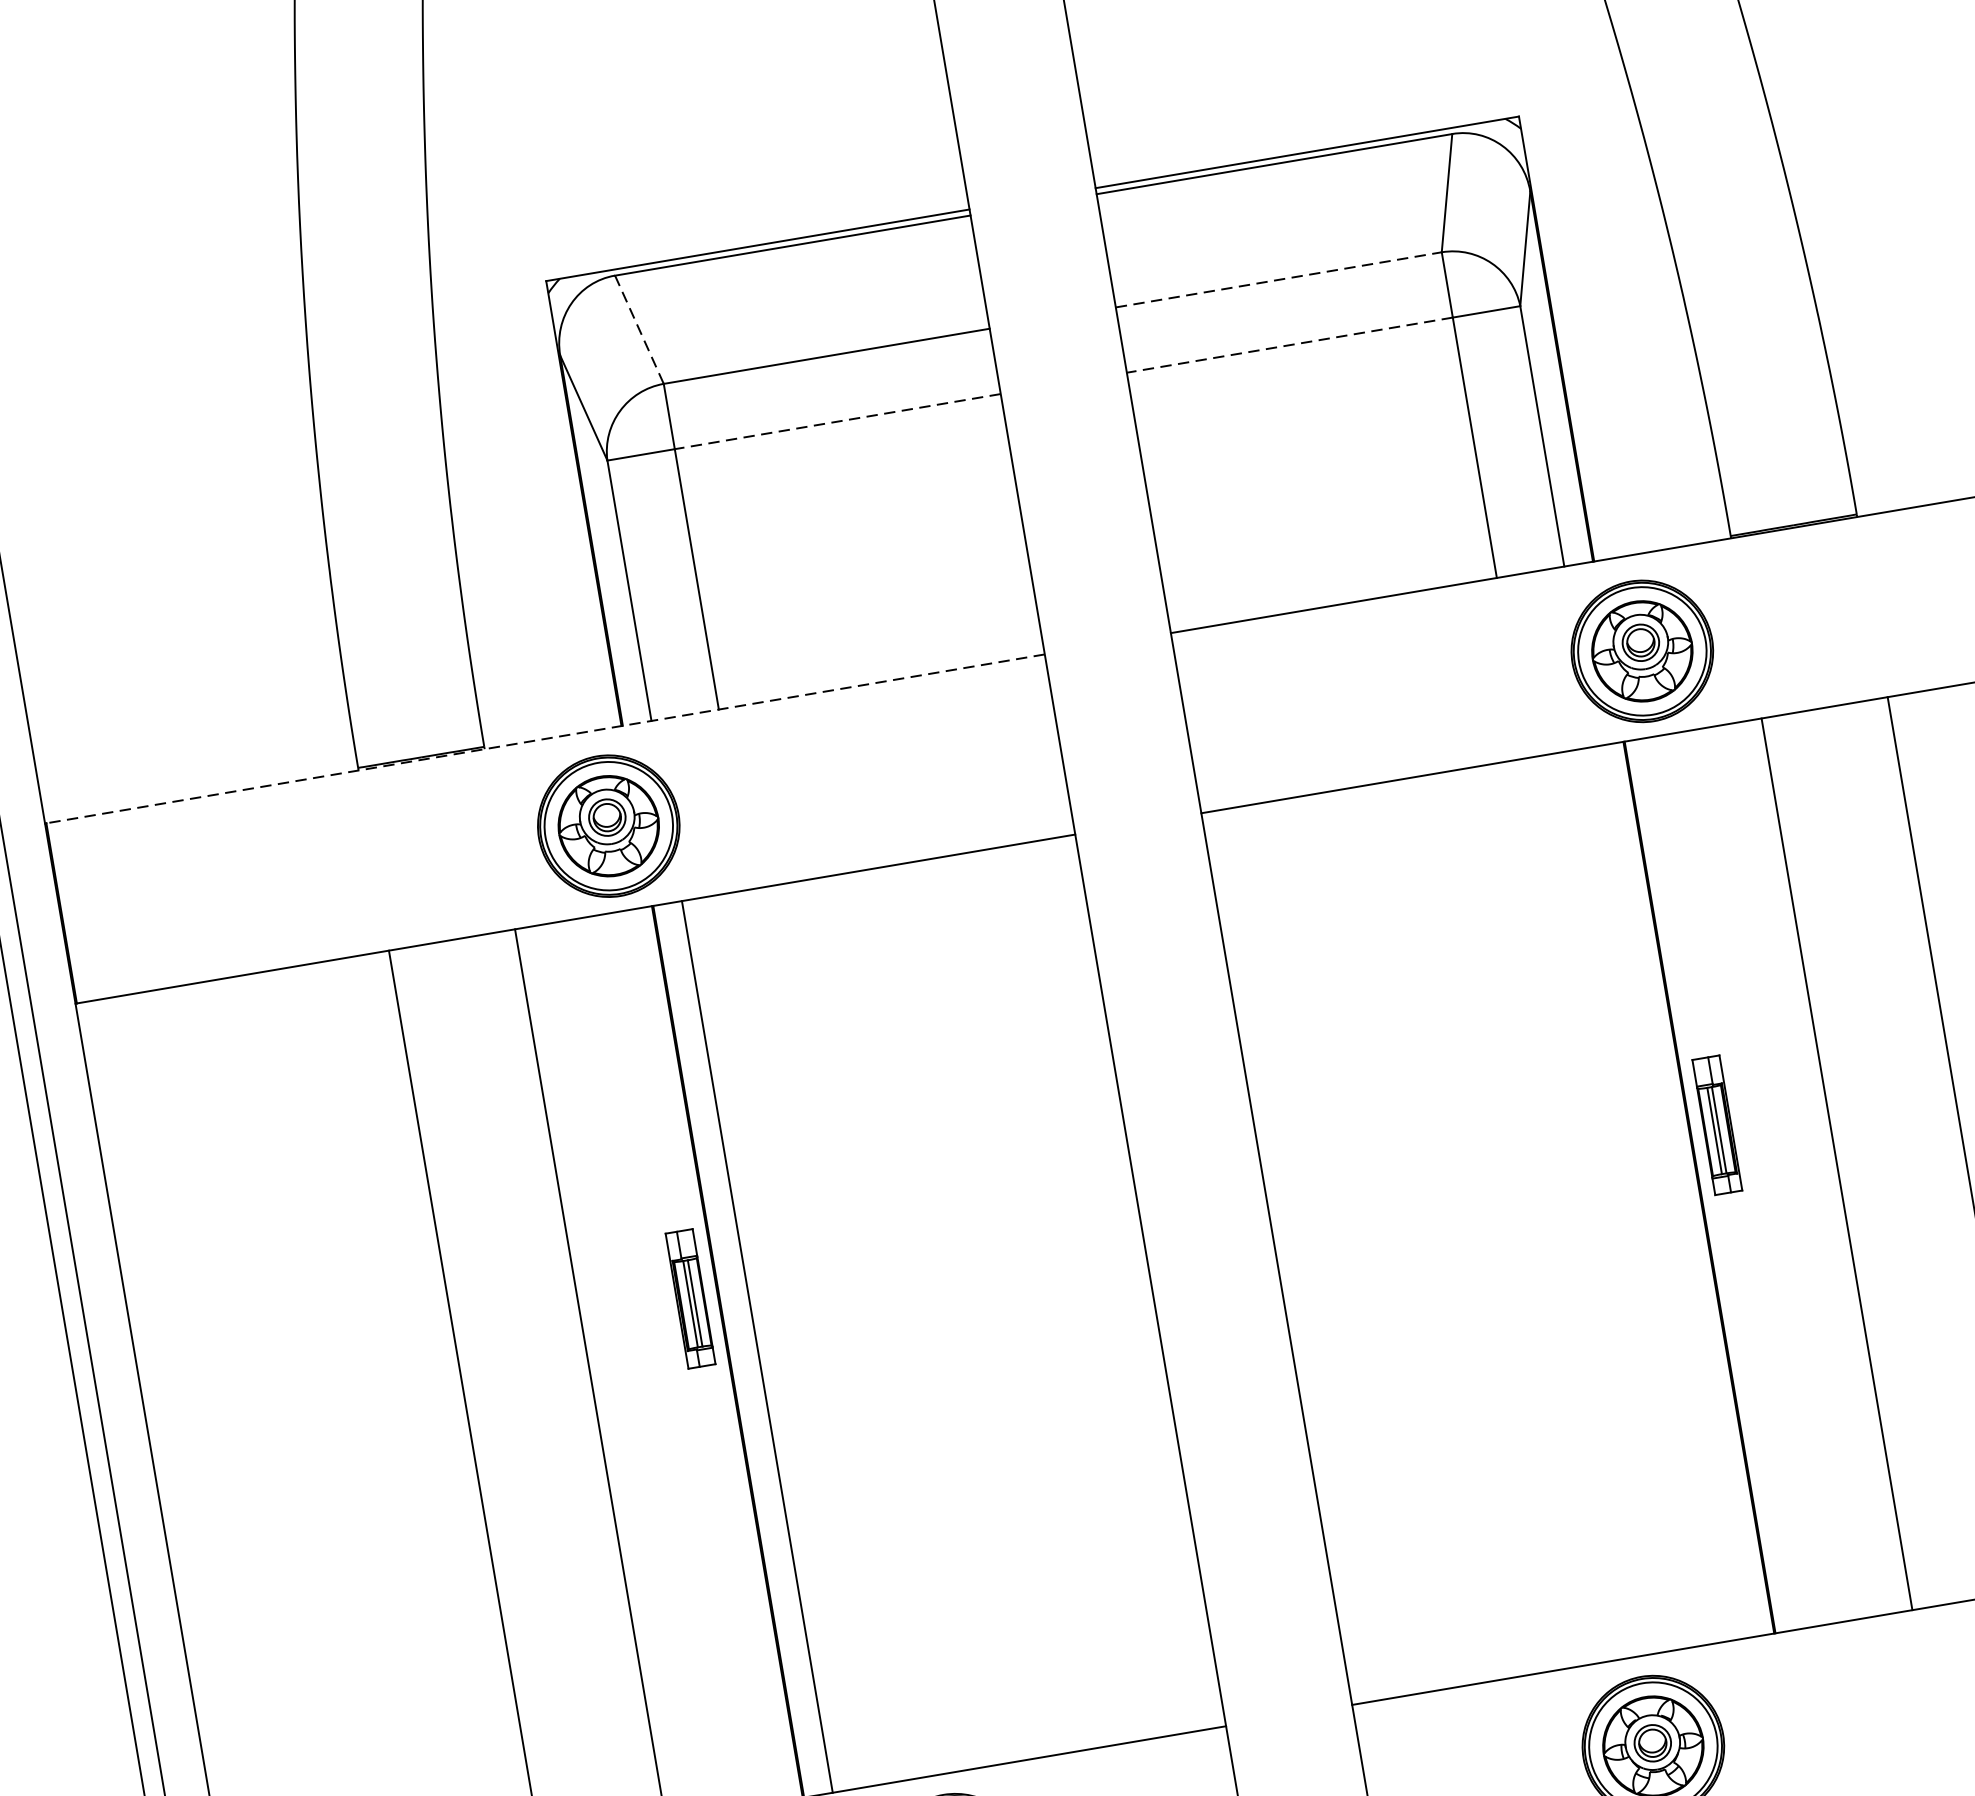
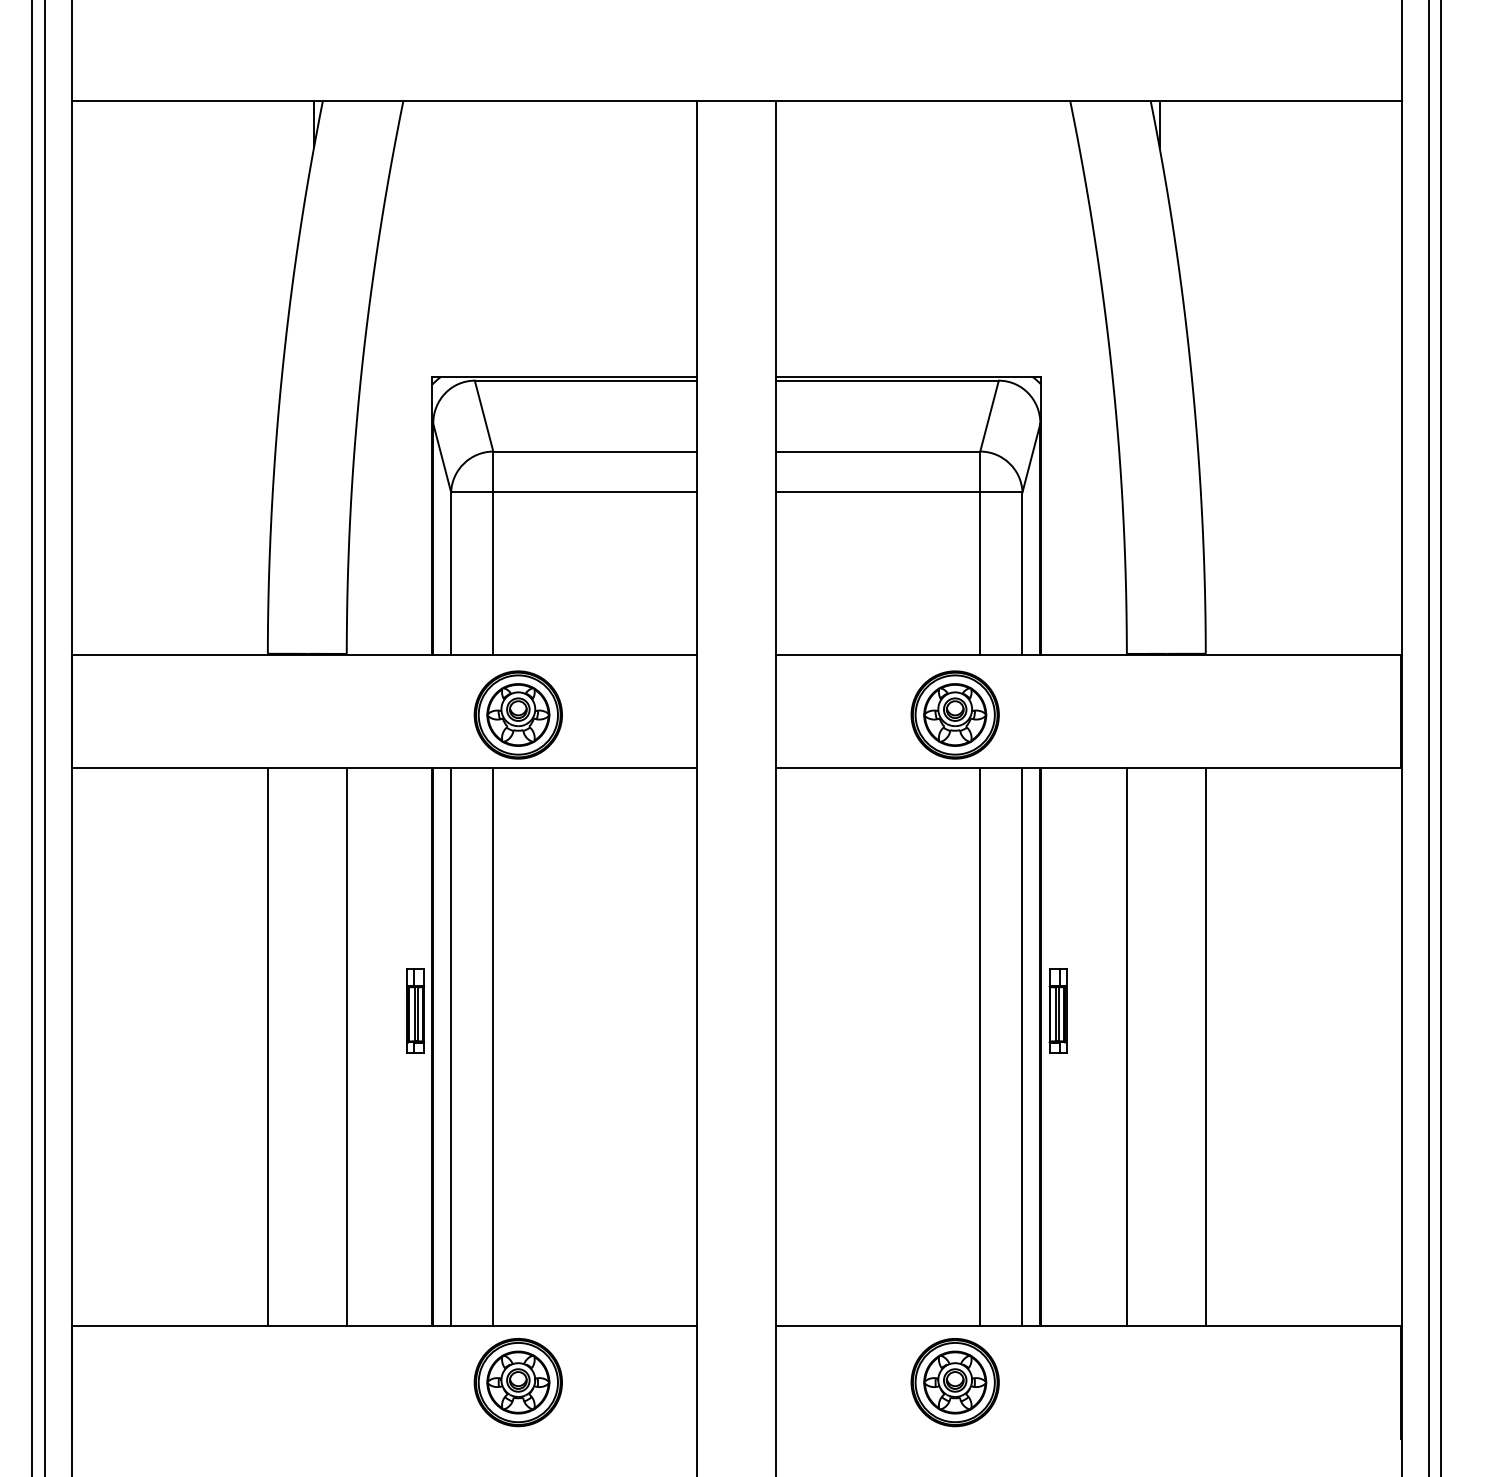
line: (1279, 279) -> (878, 451), dashed -> solid
line: (640, 330) -> (484, 416), dashed -> solid
line: (1288, 345) -> (877, 492), dashed -> solid
line: (836, 421) -> (594, 492), dashed -> solid
part: (1641, 650) -> (954, 714), moved
line: (544, 739) -> (384, 655), dashed -> solid
part: (607, 825) -> (517, 714), moved
line: (1670, 1193) -> (1022, 1047), added
line: (1603, 1204) -> (980, 1047), added
line: (825, 1336) -> (493, 1047), added

